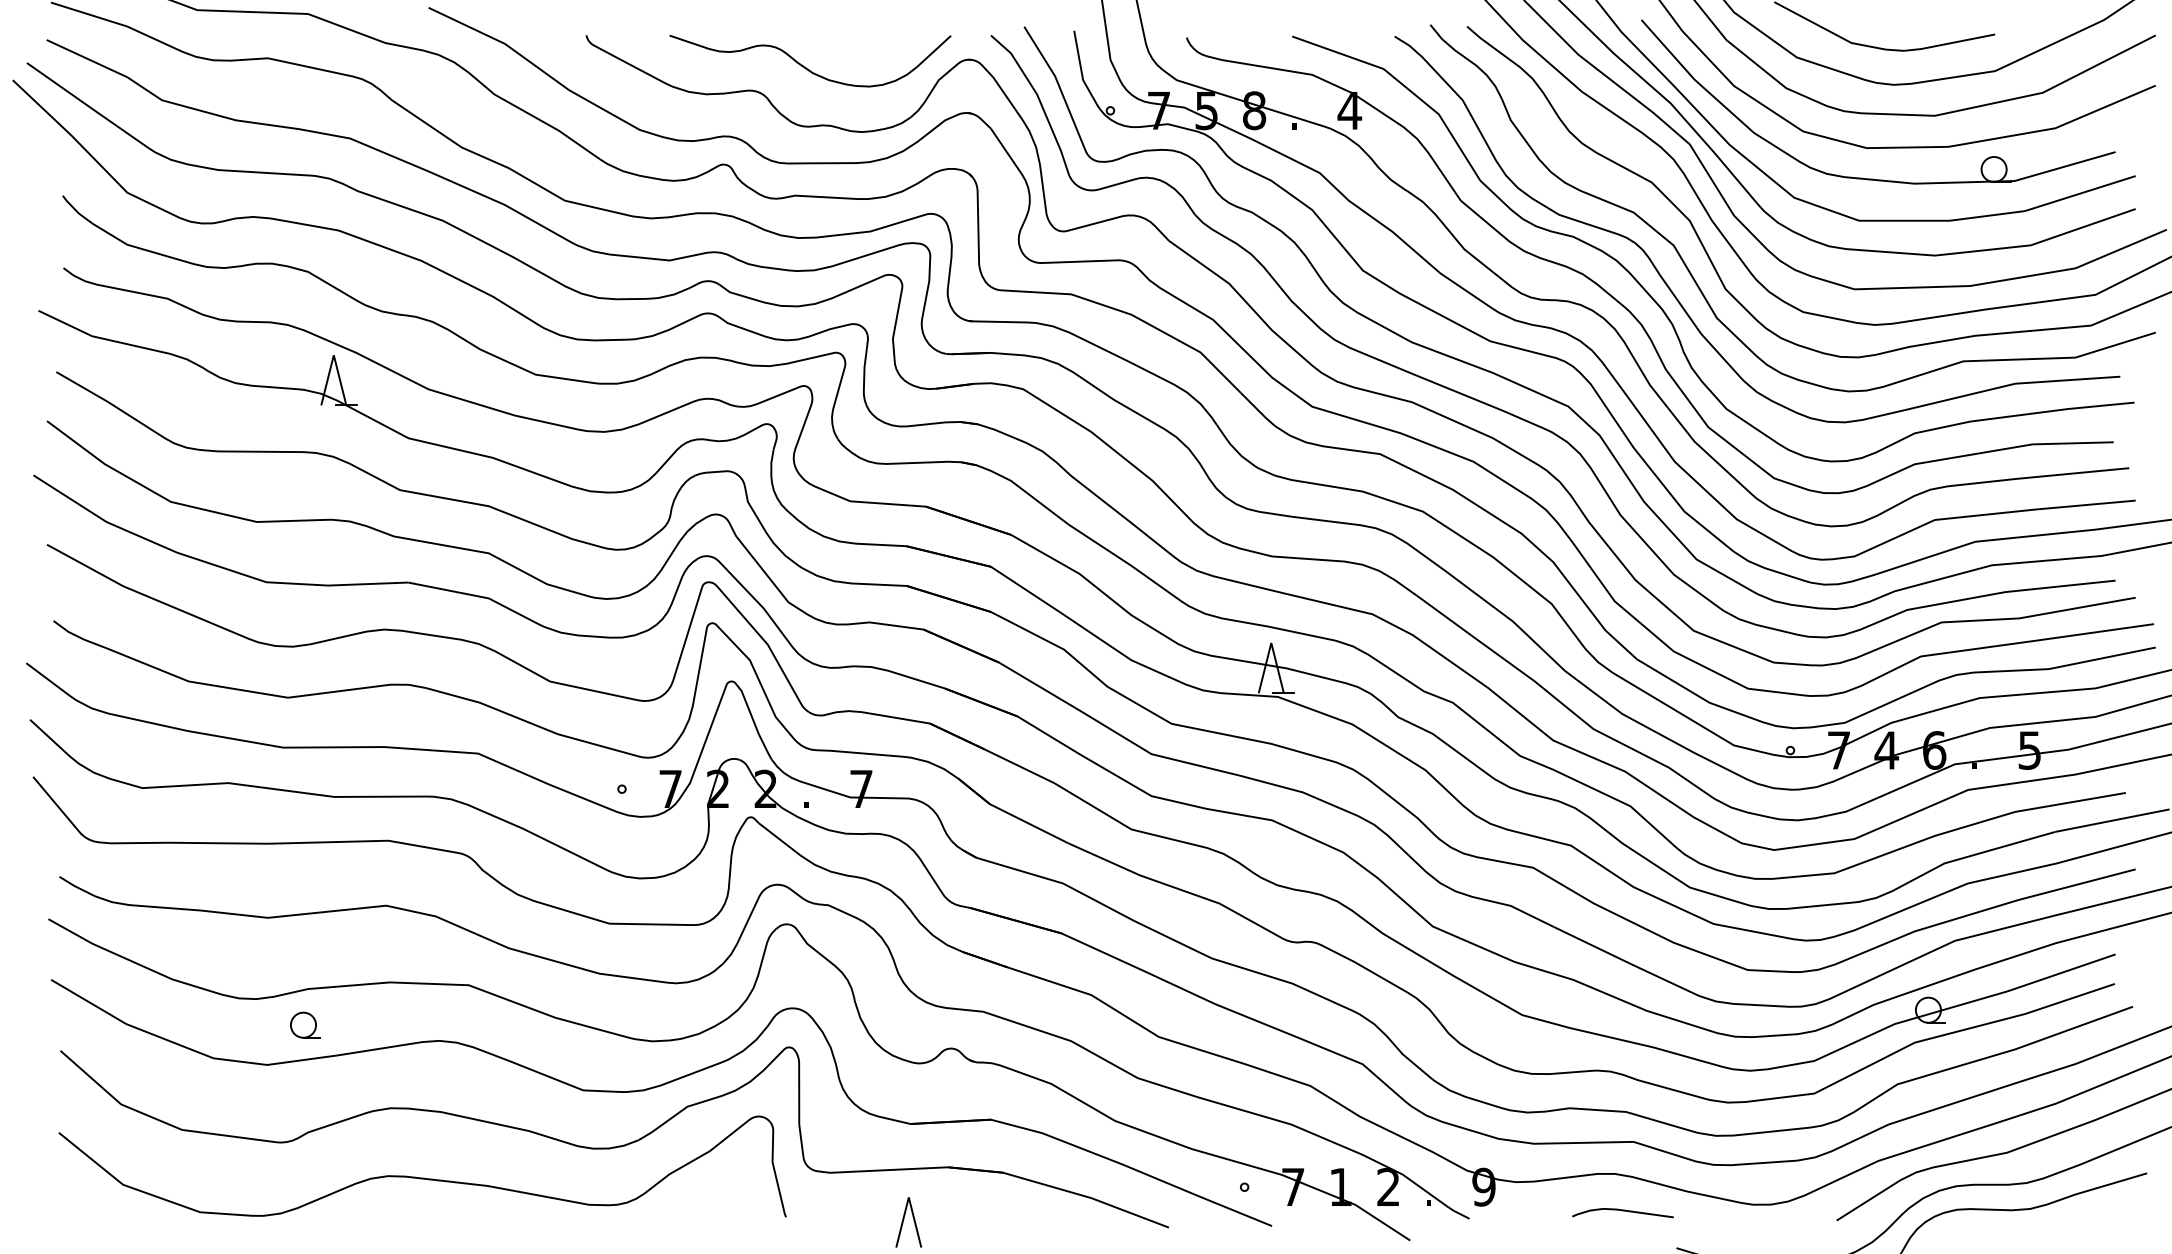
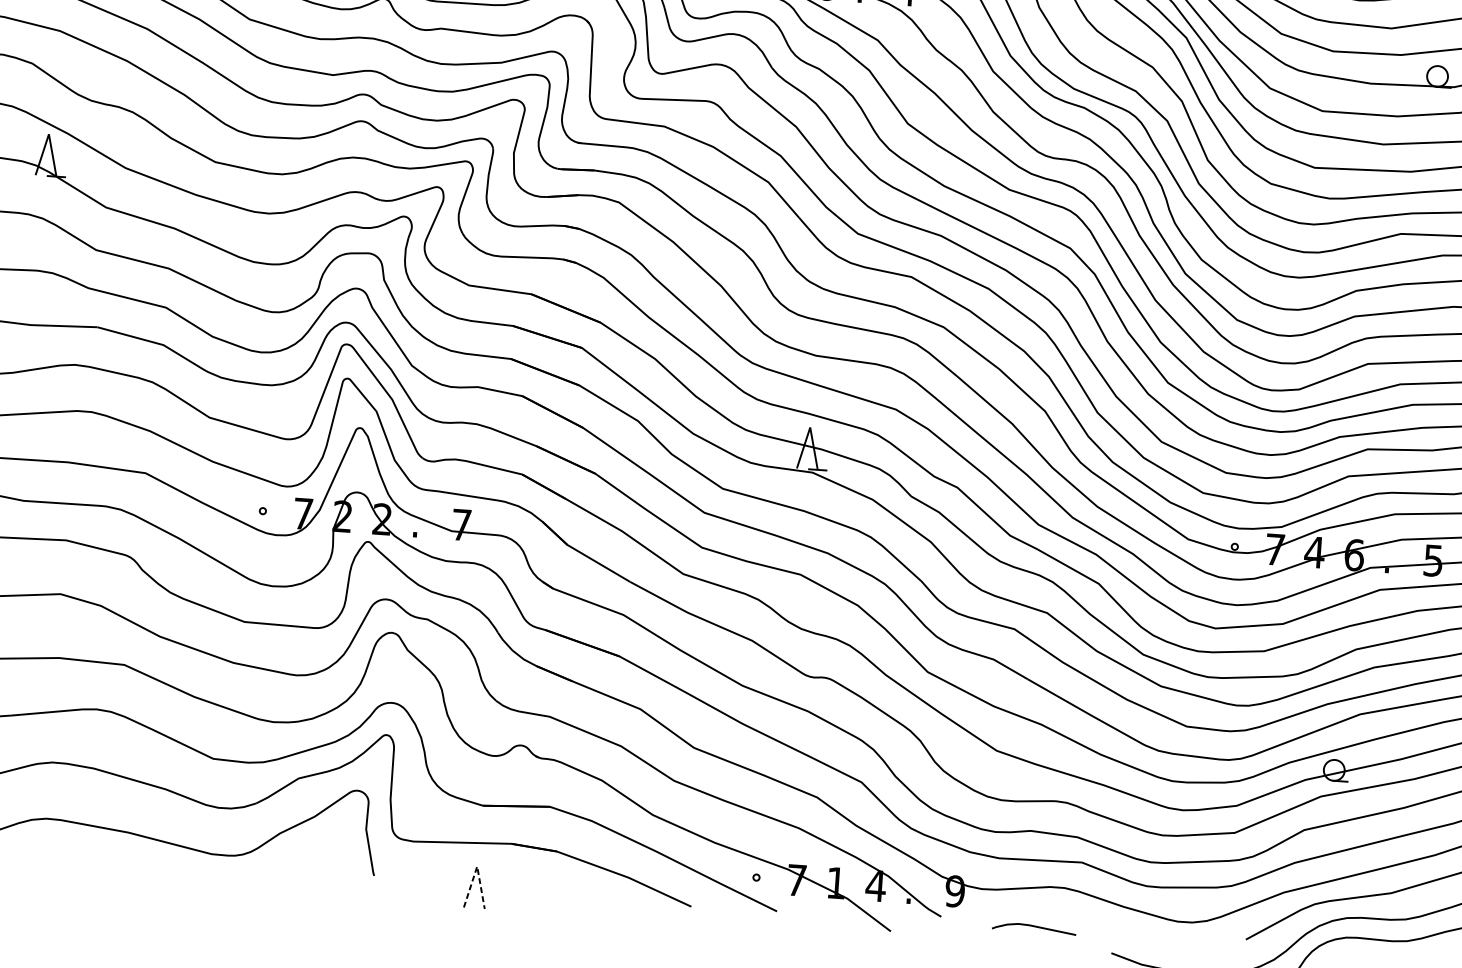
text: (1388, 1186) -> (875, 885), 2 -> 4
line: (908, 1197) -> (476, 866), solid -> dashed
curve: (1622, 1211) -> (1033, 927), moved

